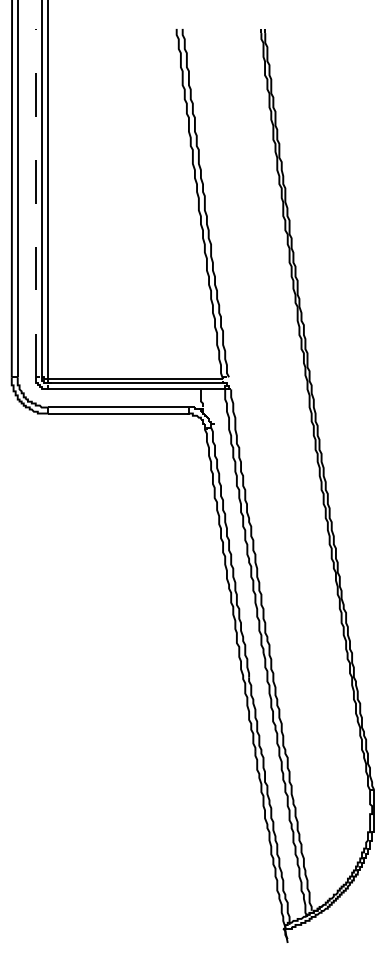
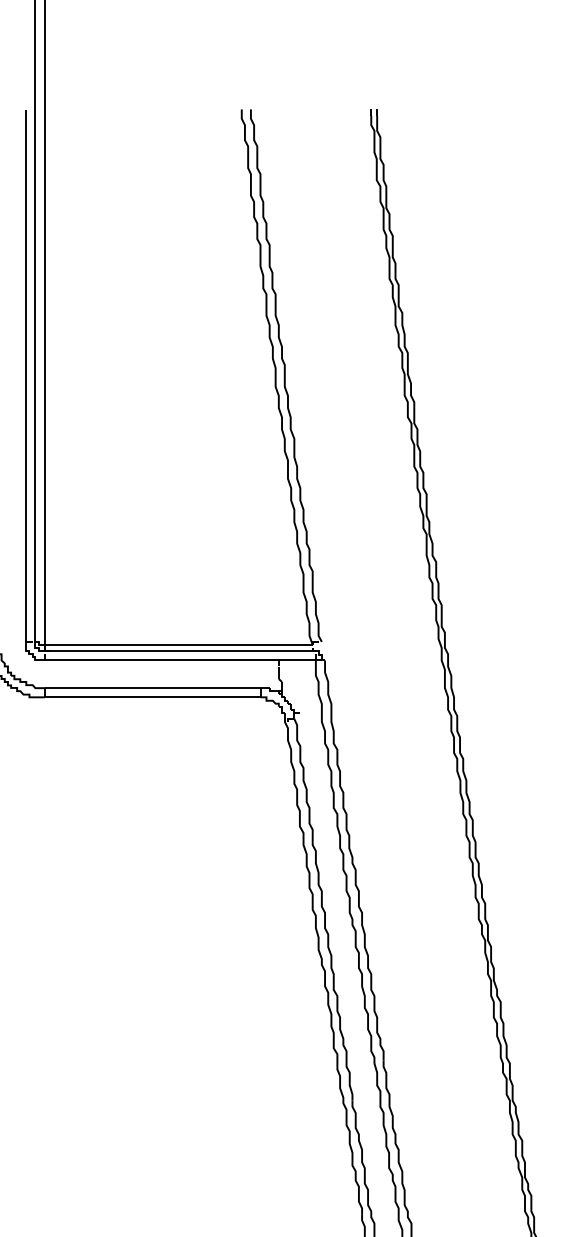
line: (35, 202) -> (25, 374), dashed -> solid

